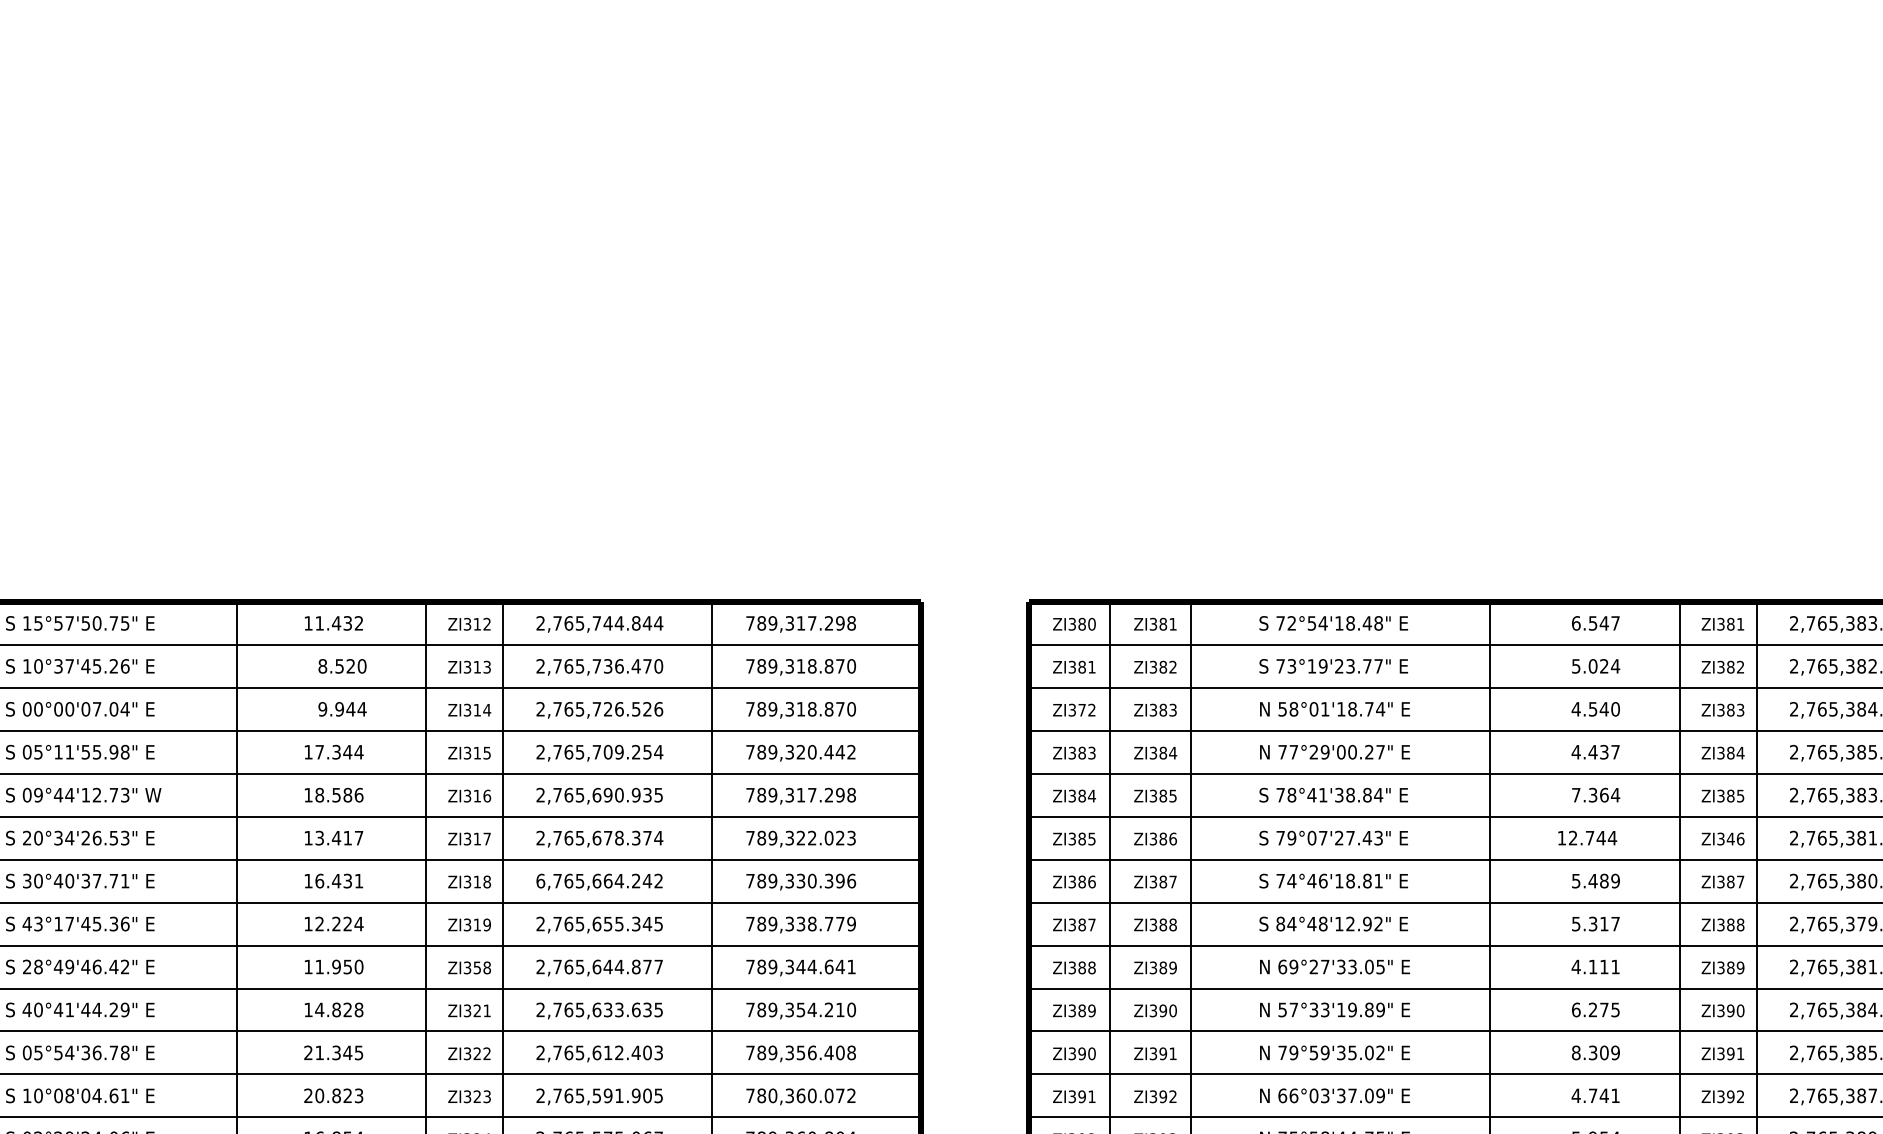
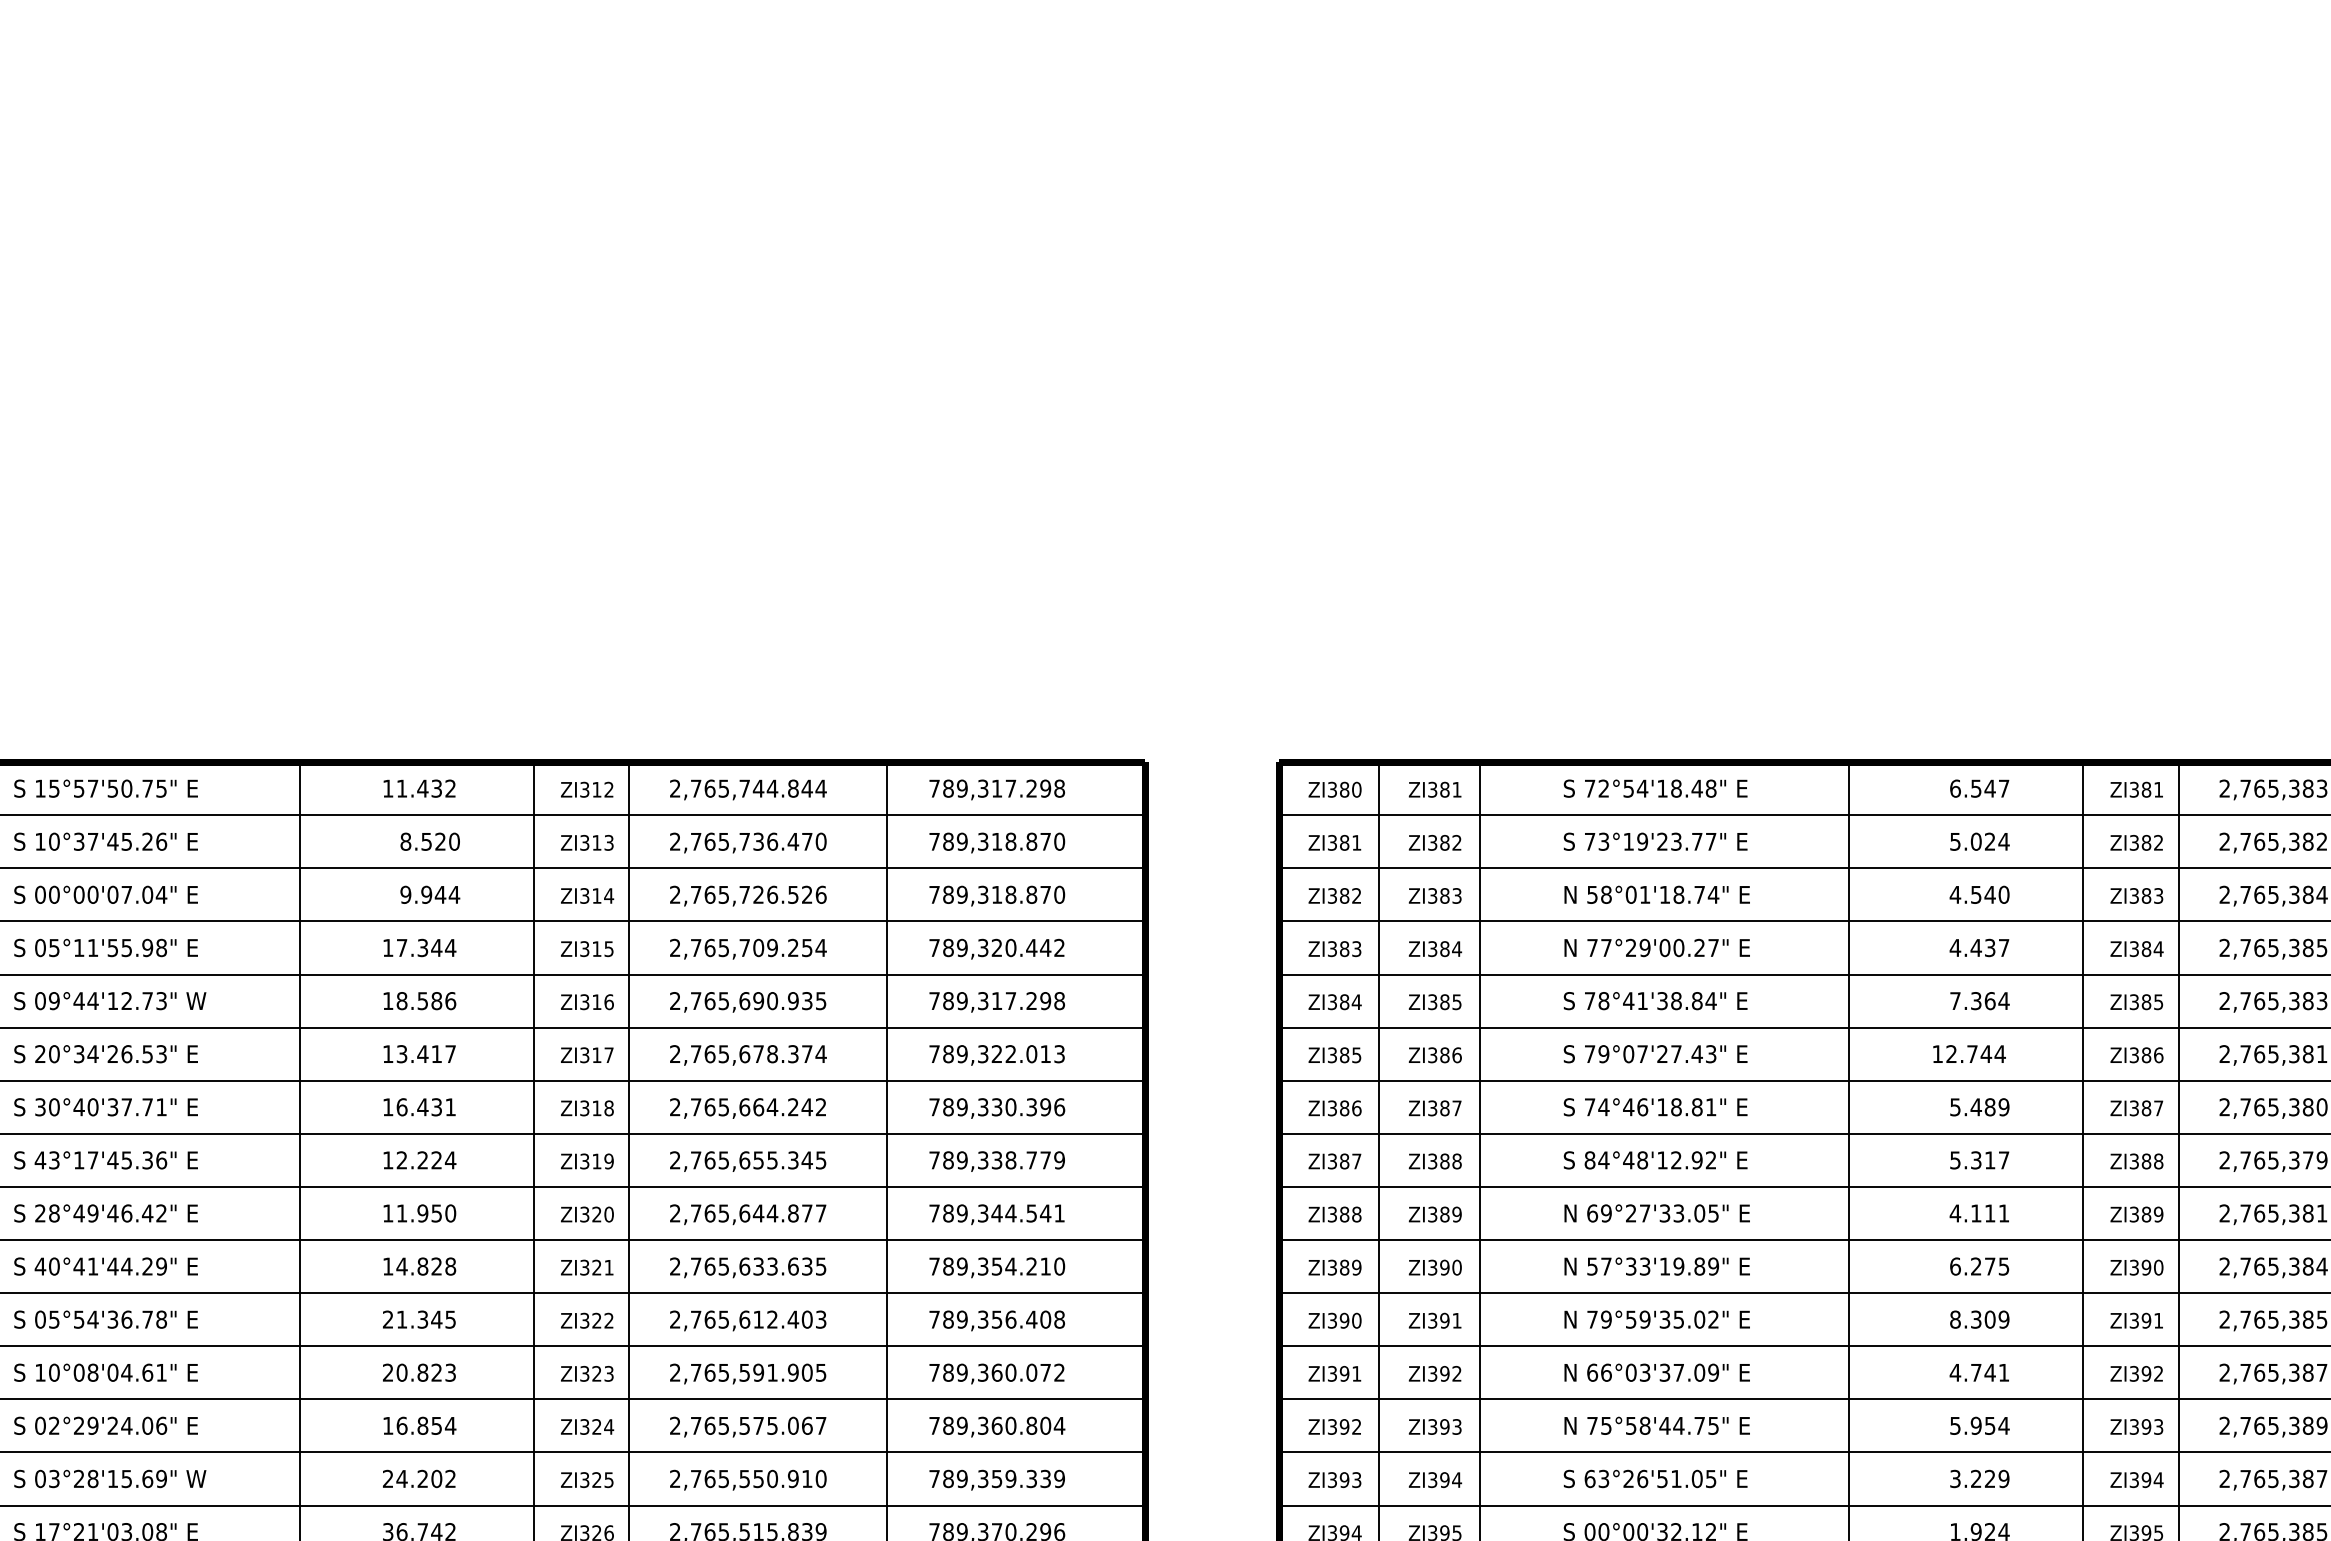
text: (1082, 709) -> (1344, 895), ZI372 -> ZI382
text: (840, 837) -> (1045, 1053), 789,322.023 -> 789,322.013
text: (1730, 839) -> (2146, 1055), ZI346 -> ZI386
text: (540, 881) -> (675, 1107), 6,765,664.242 -> 2,765,664.242
text: (481, 967) -> (602, 1214), ZI358 -> ZI320
text: (828, 967) -> (1031, 1213), 789,344.641 -> 789,344.541
text: (772, 1095) -> (961, 1372), 780,360.072 -> 789,360.072

